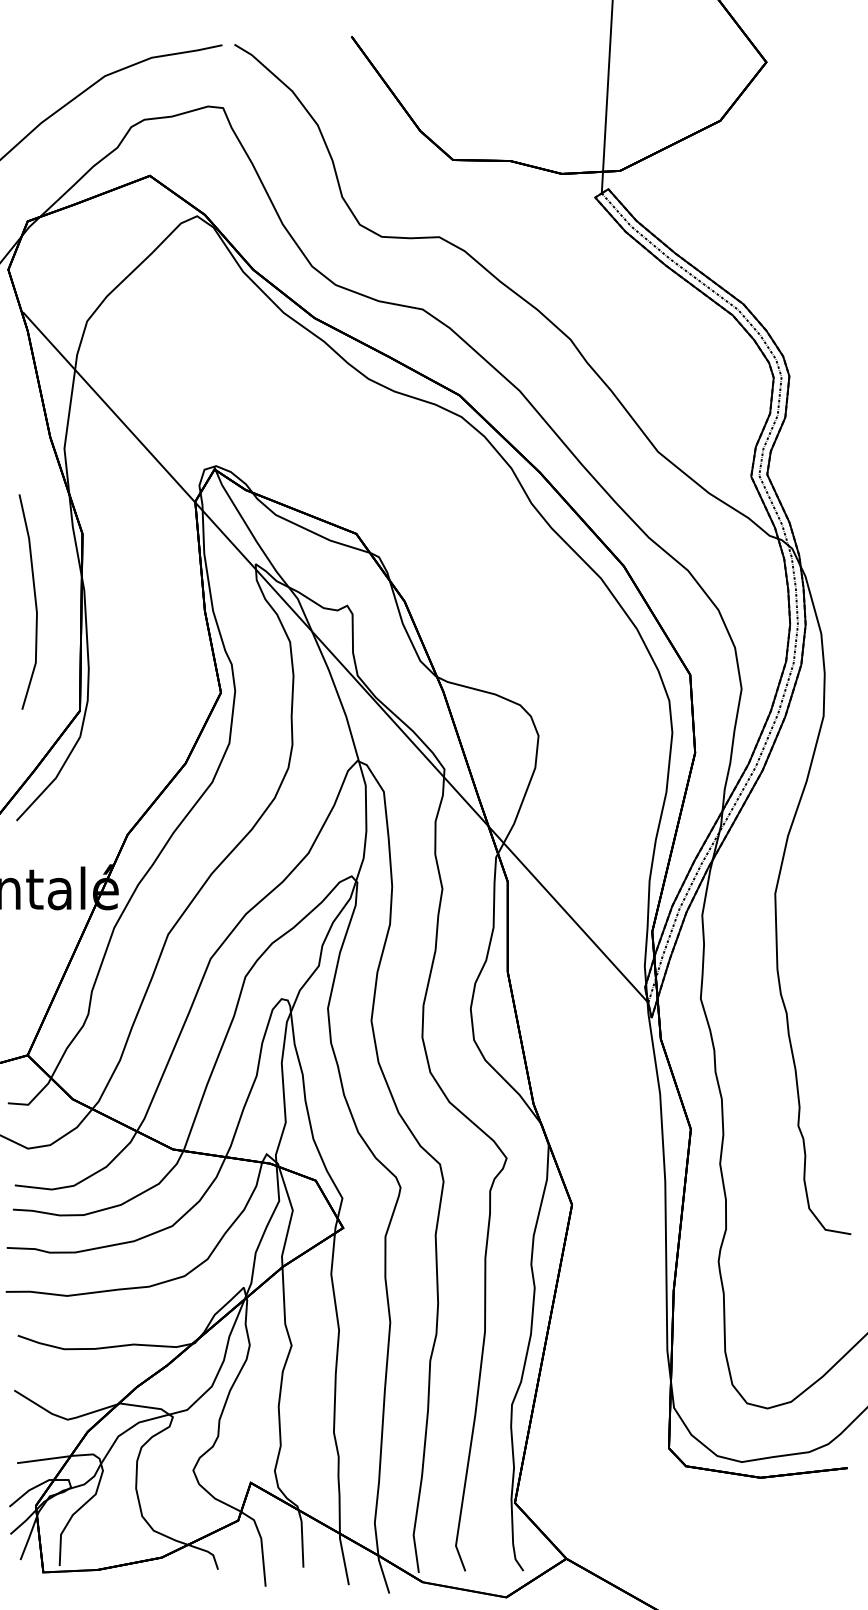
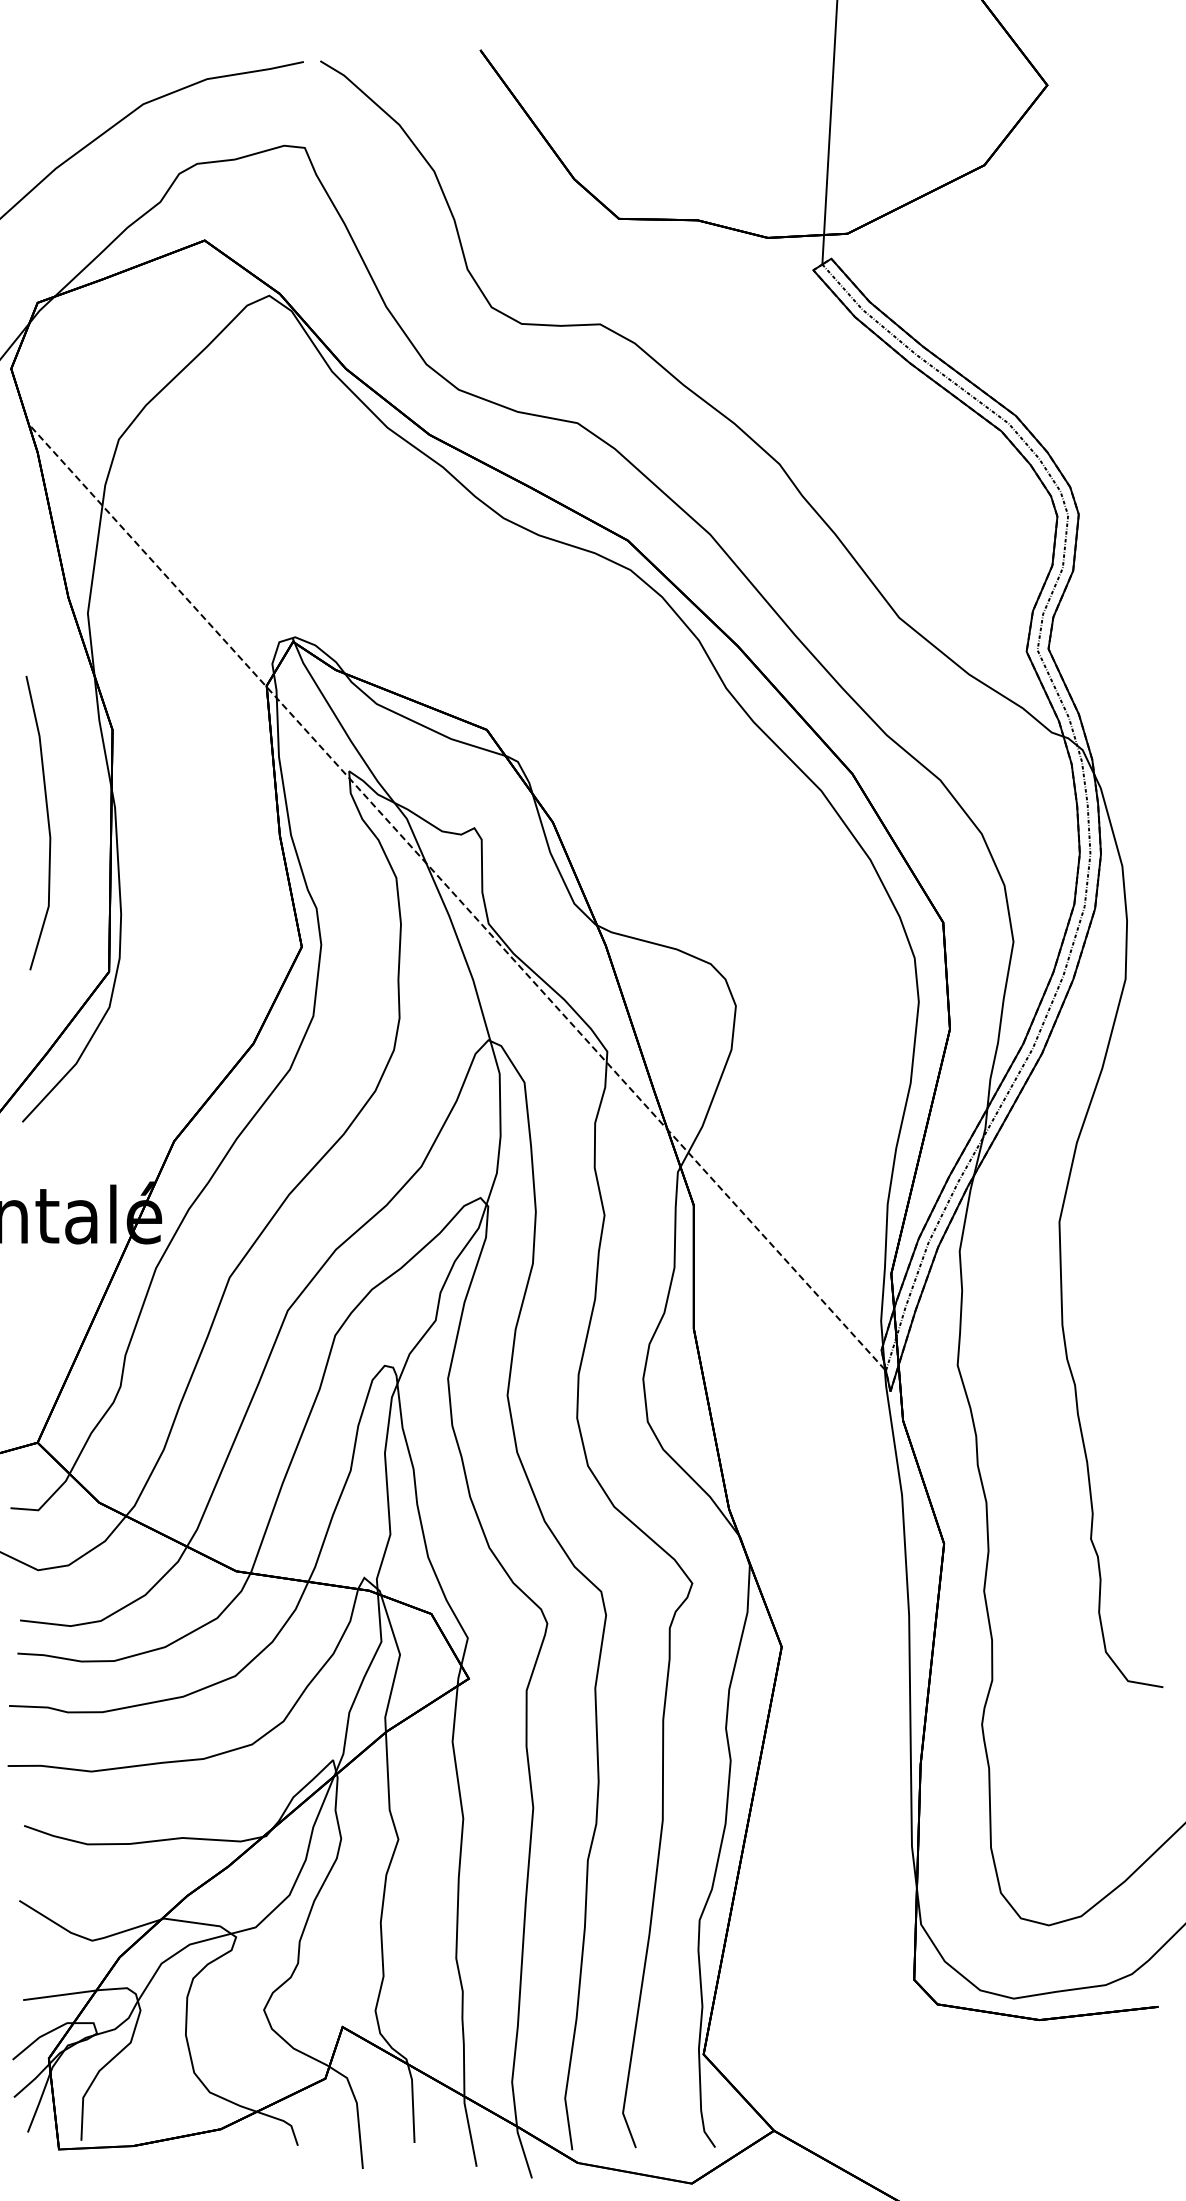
line: (335, 657) -> (458, 898), solid -> dashed

